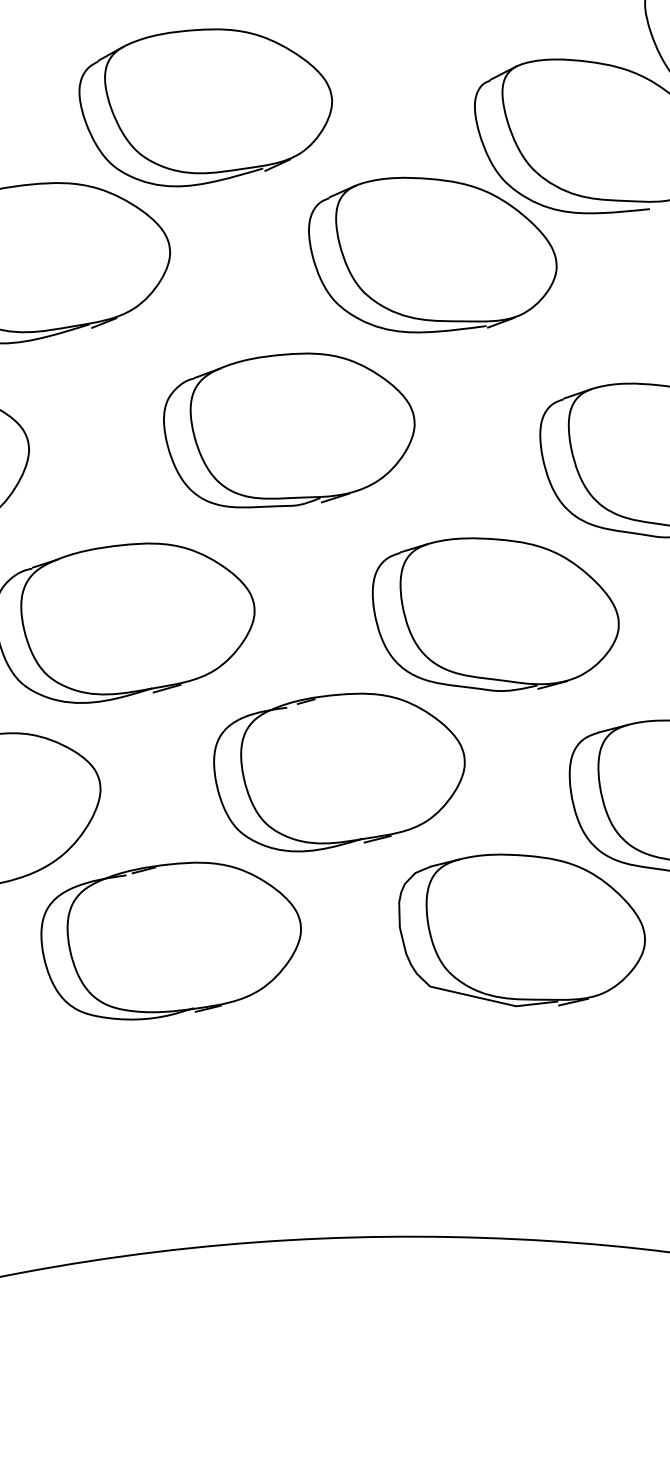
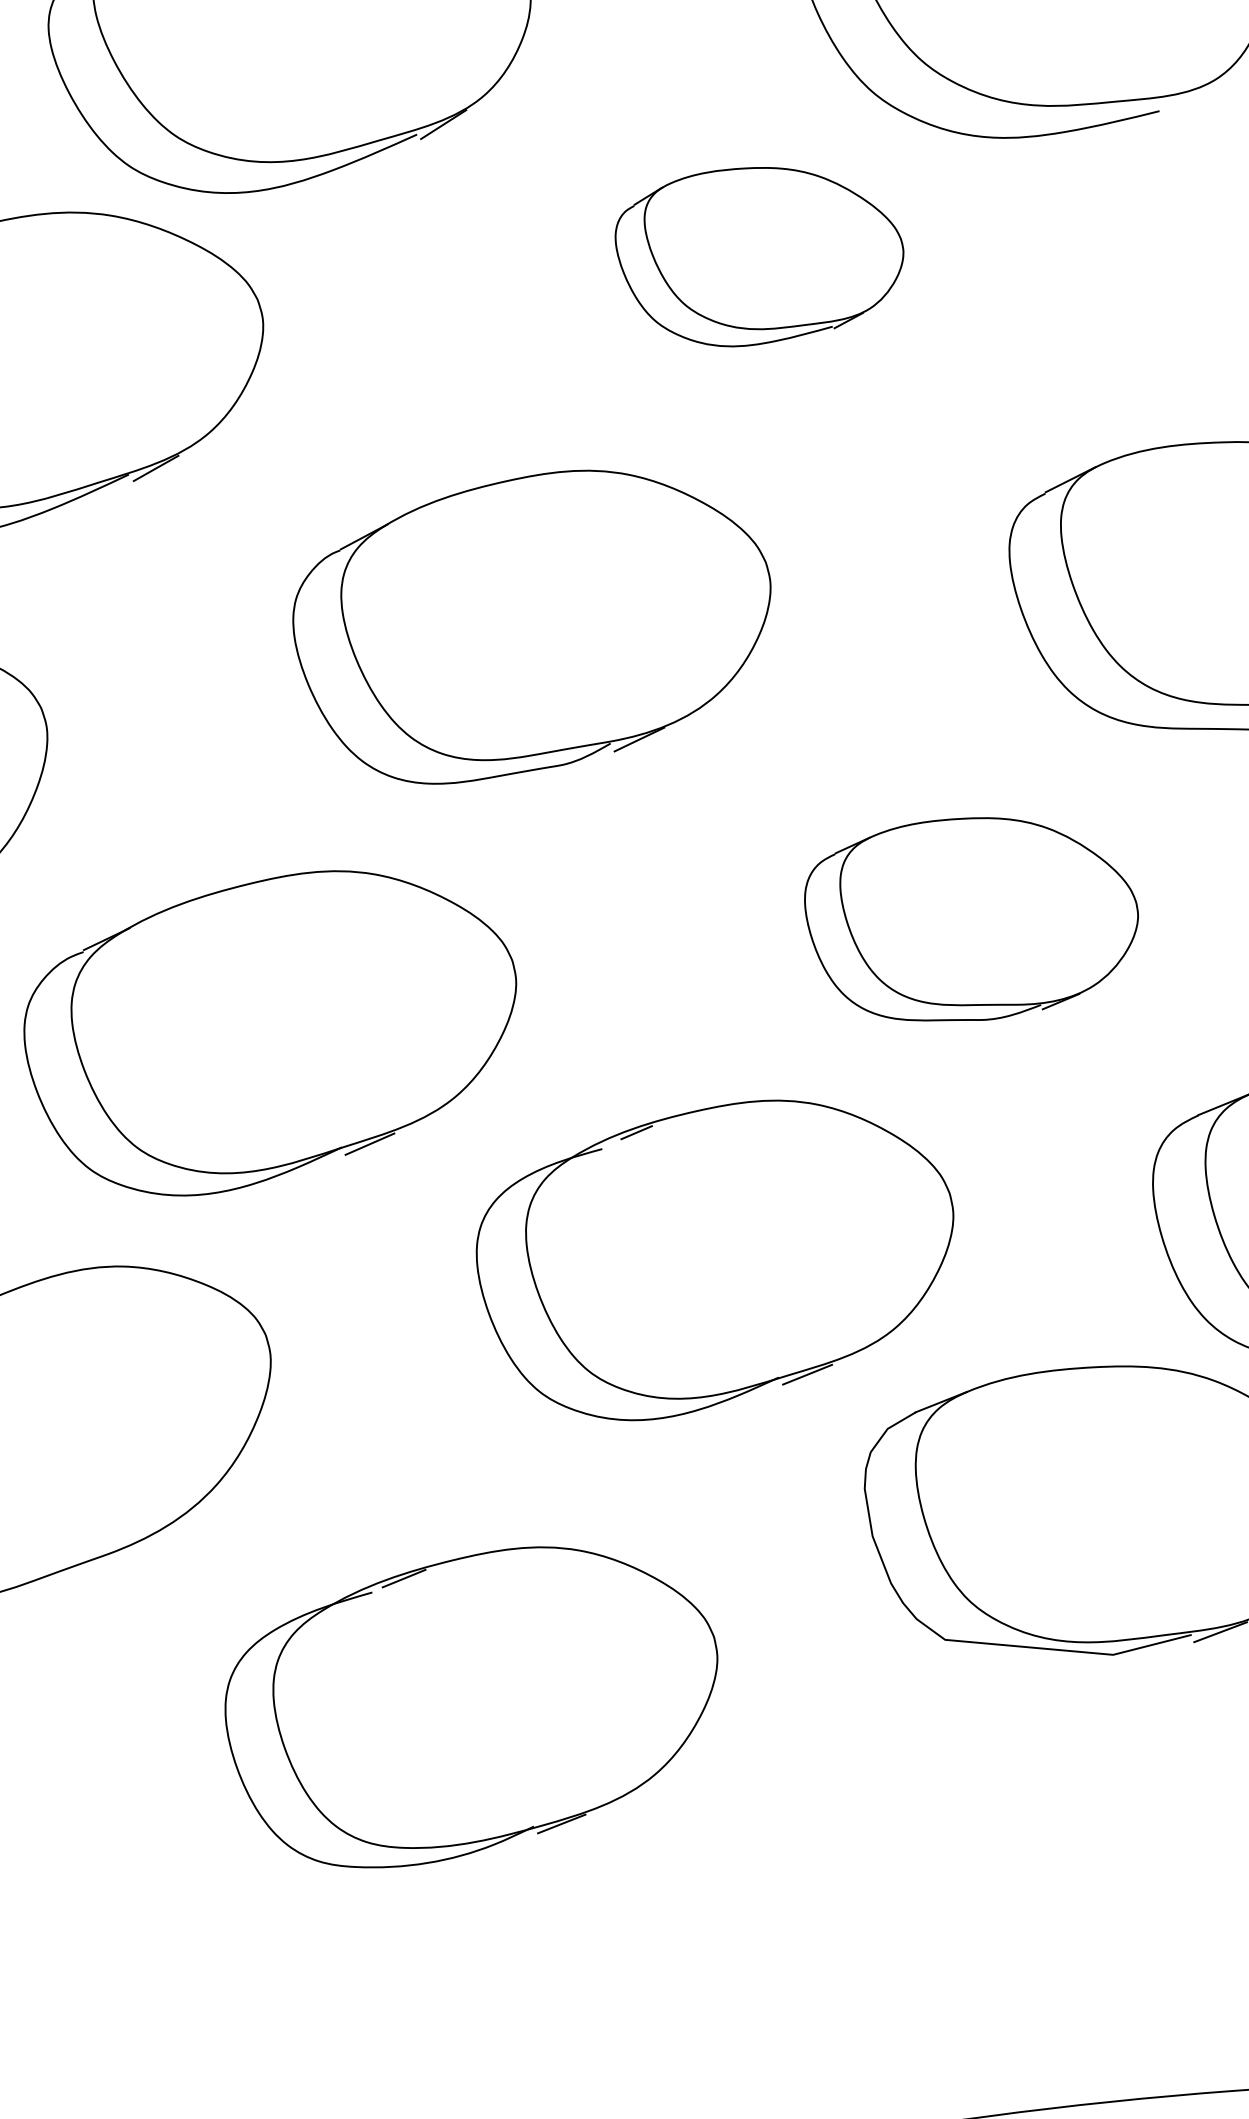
part: (432, 254) -> (759, 253), size x0.6
part: (495, 614) -> (972, 918), size x0.7
part: (170, 940) -> (472, 1704), moved

